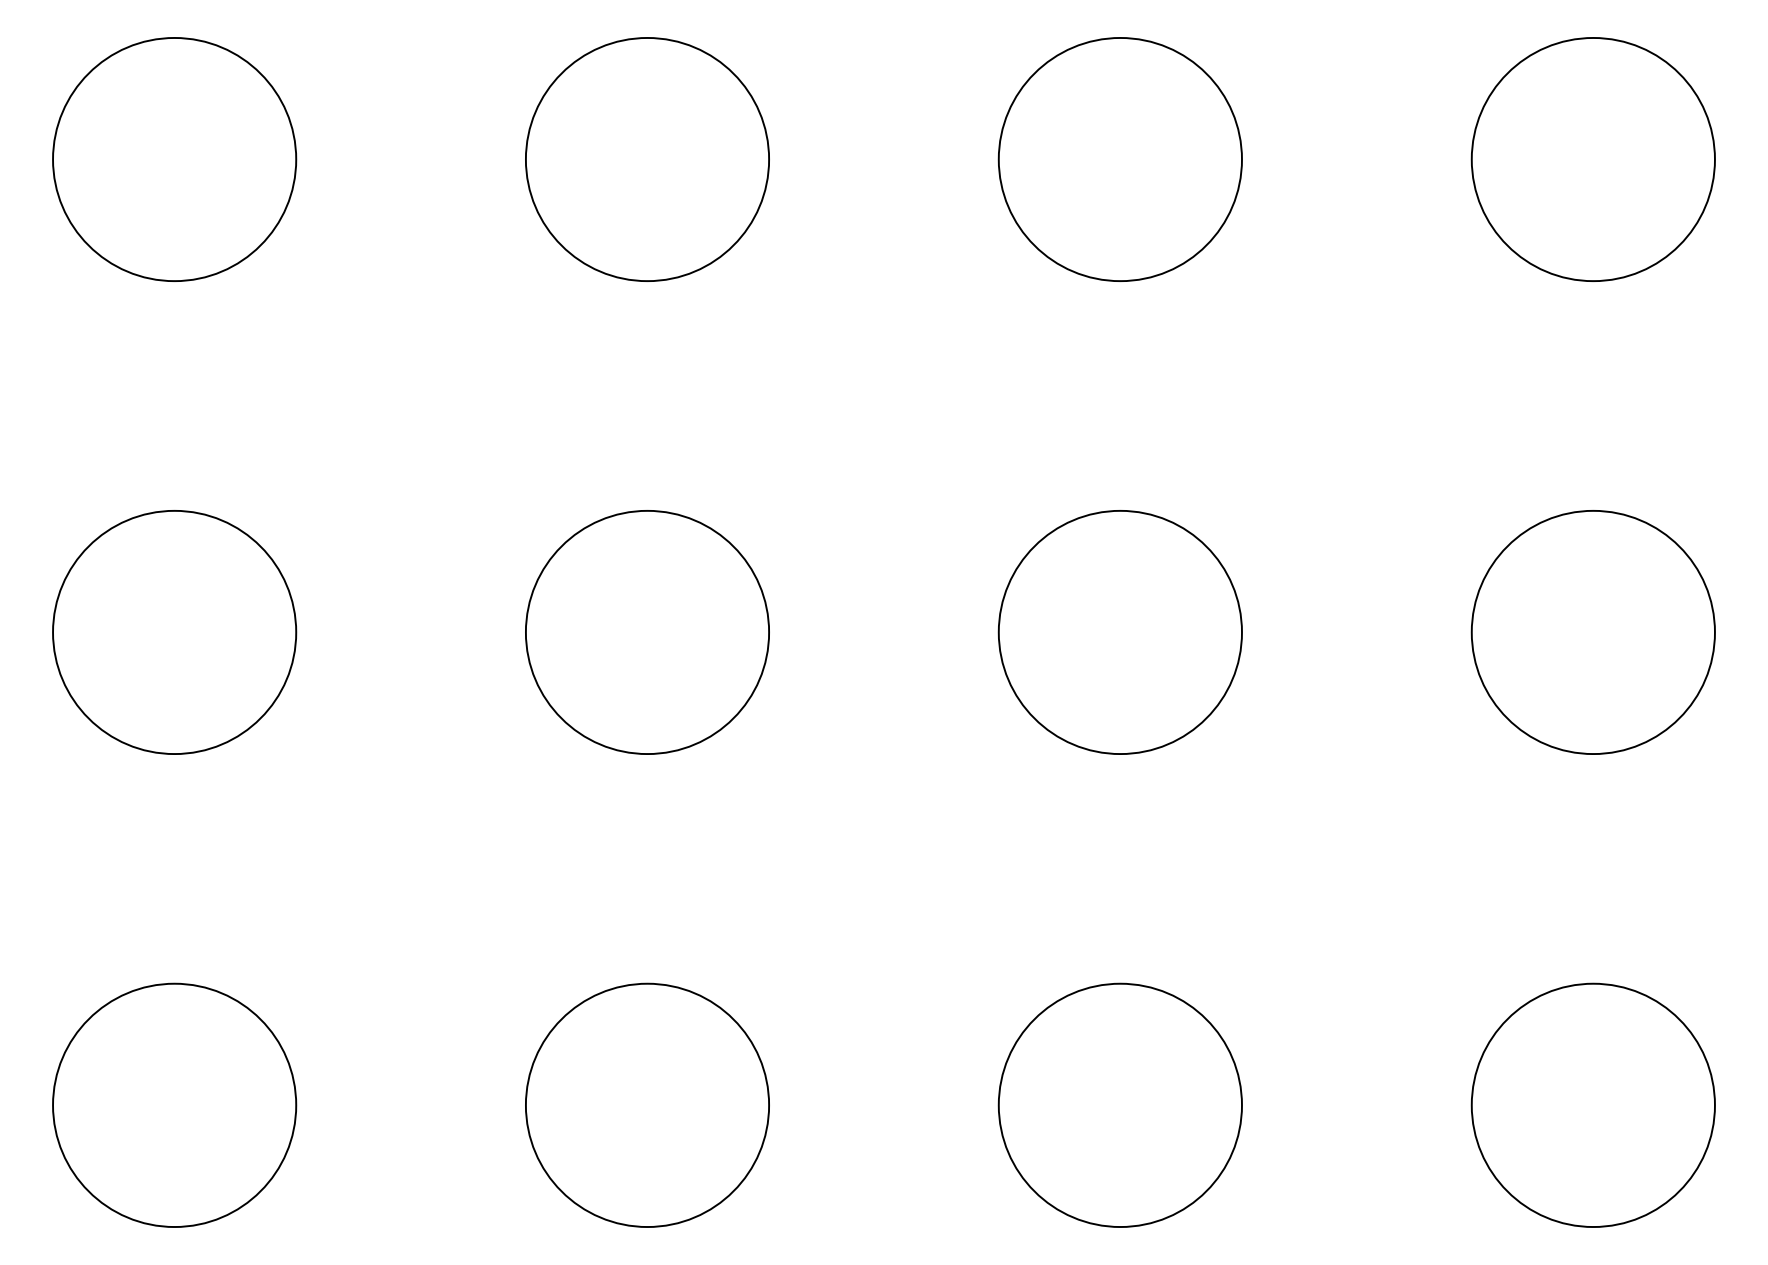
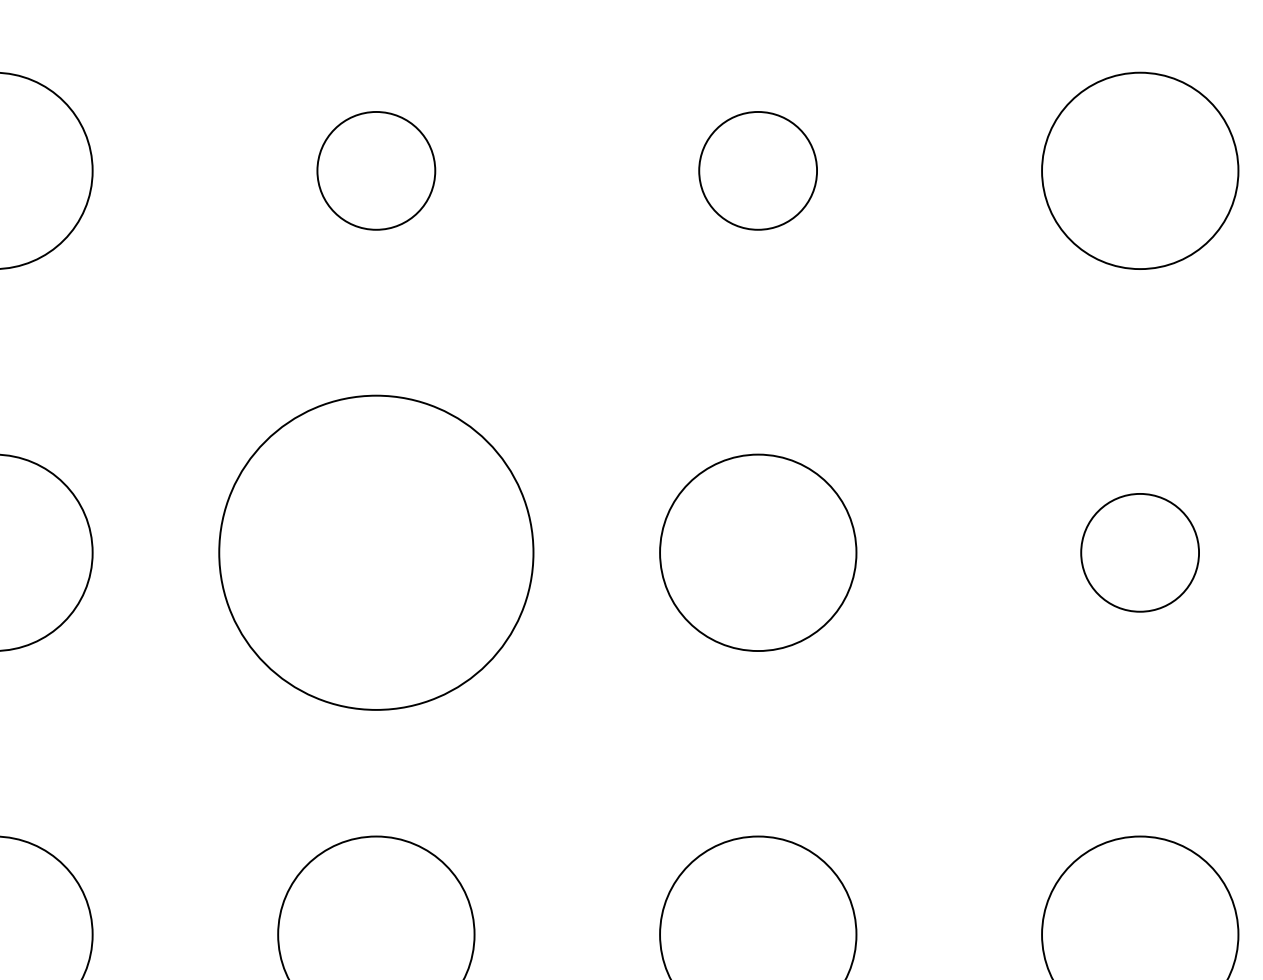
part: (647, 159) -> (376, 170), size x0.6
part: (1119, 159) -> (757, 170), size x0.6
part: (647, 632) -> (376, 552), size x1.6
part: (1592, 632) -> (1139, 552), size x0.6

